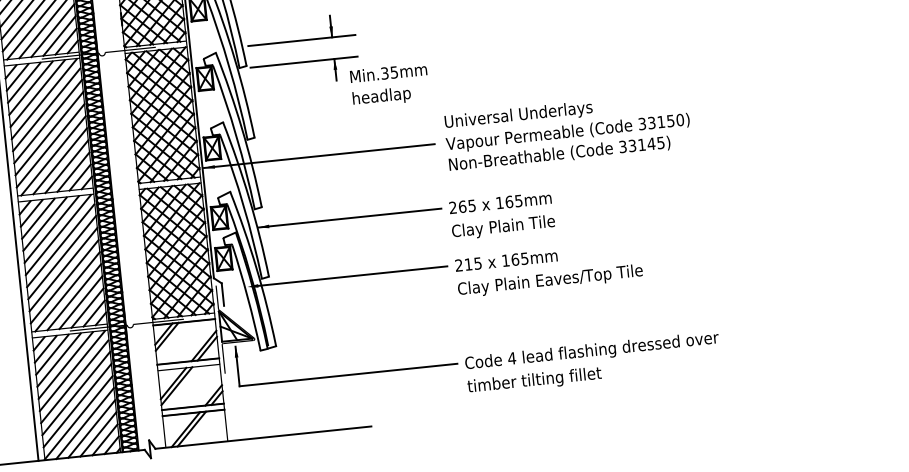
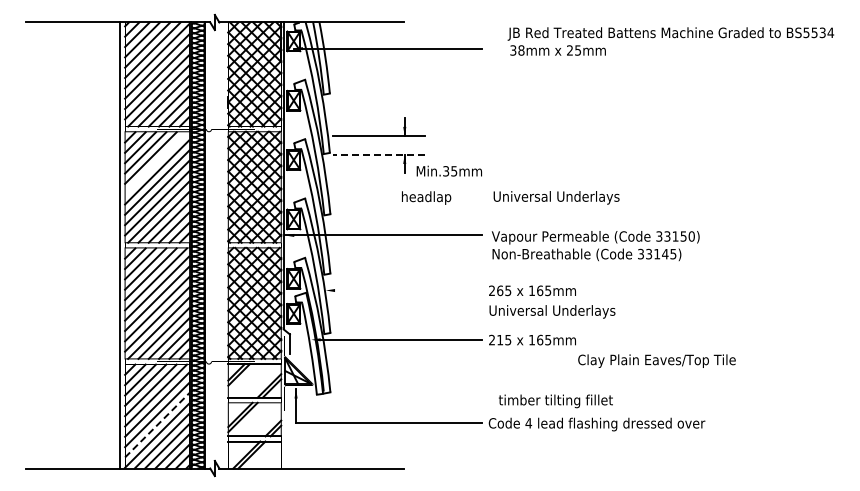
line: (303, 61) -> (378, 154), solid -> dashed
text: (381, 96) -> (426, 197), moved
line: (43, 99) -> (155, 163), removed
text: (518, 115) -> (556, 197), moved
line: (349, 218) -> (403, 290), removed
text: (526, 224) -> (552, 311), Clay Plain Tile -> Universal Underlays
text: (549, 280) -> (656, 360), moved
text: (534, 381) -> (555, 401), moved
line: (77, 405) -> (157, 425), solid -> dashed

